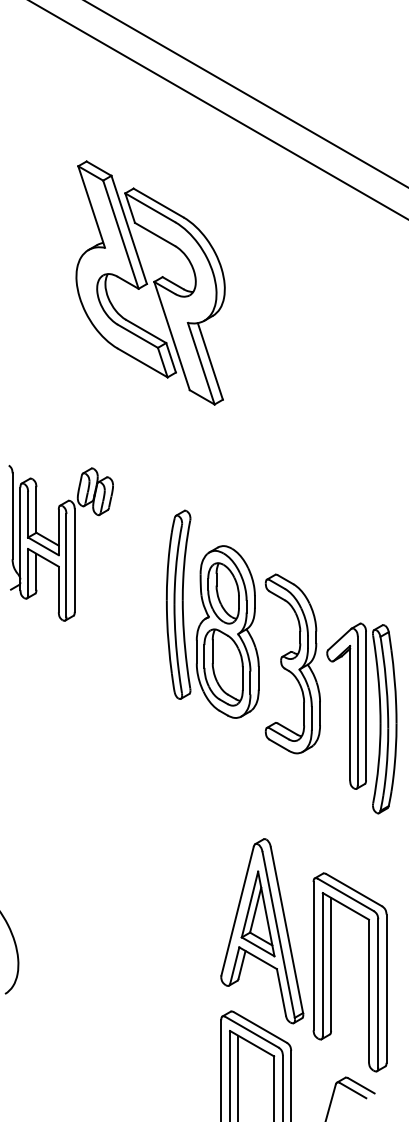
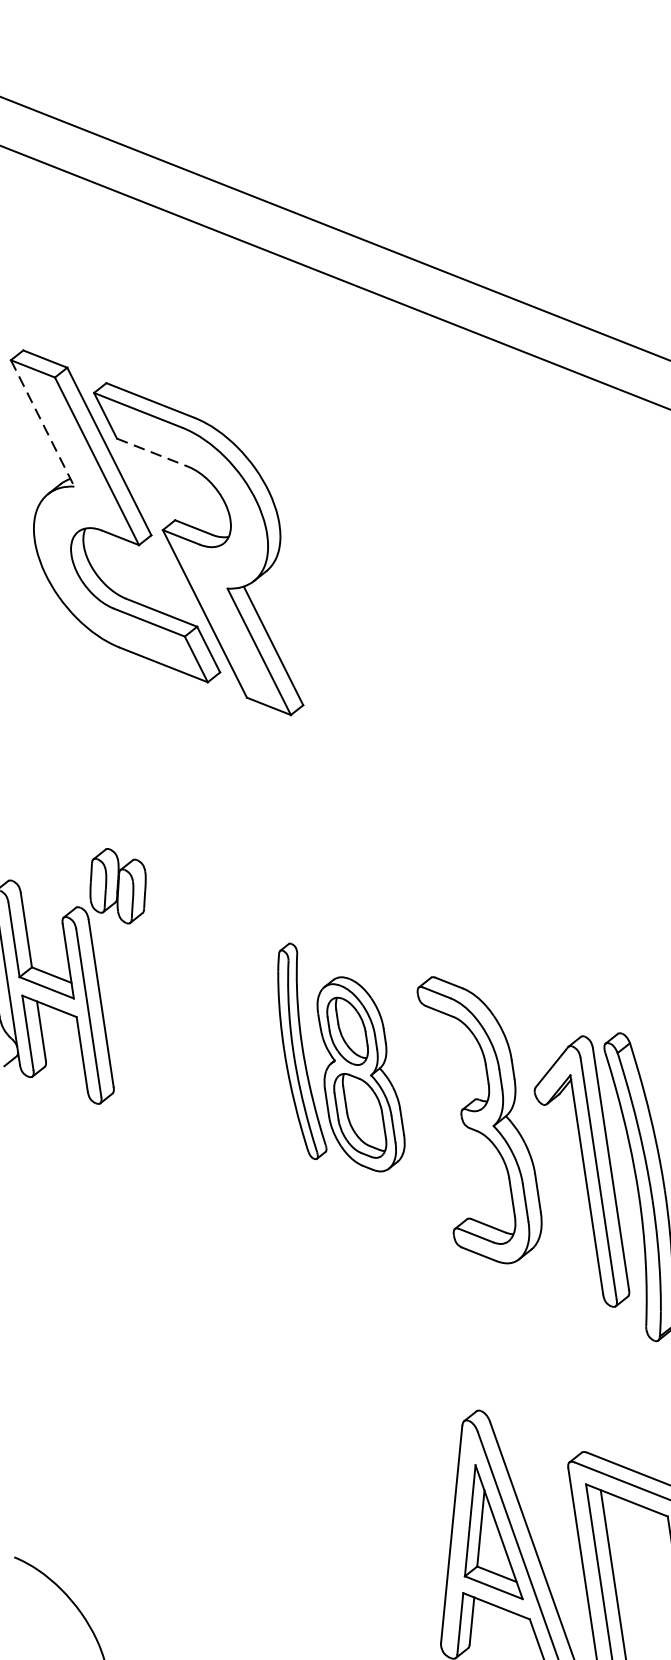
line: (91, 207) -> (42, 424), solid -> dashed
line: (155, 234) -> (153, 452), solid -> dashed
part: (212, 613) -> (338, 1055), size x0.7

